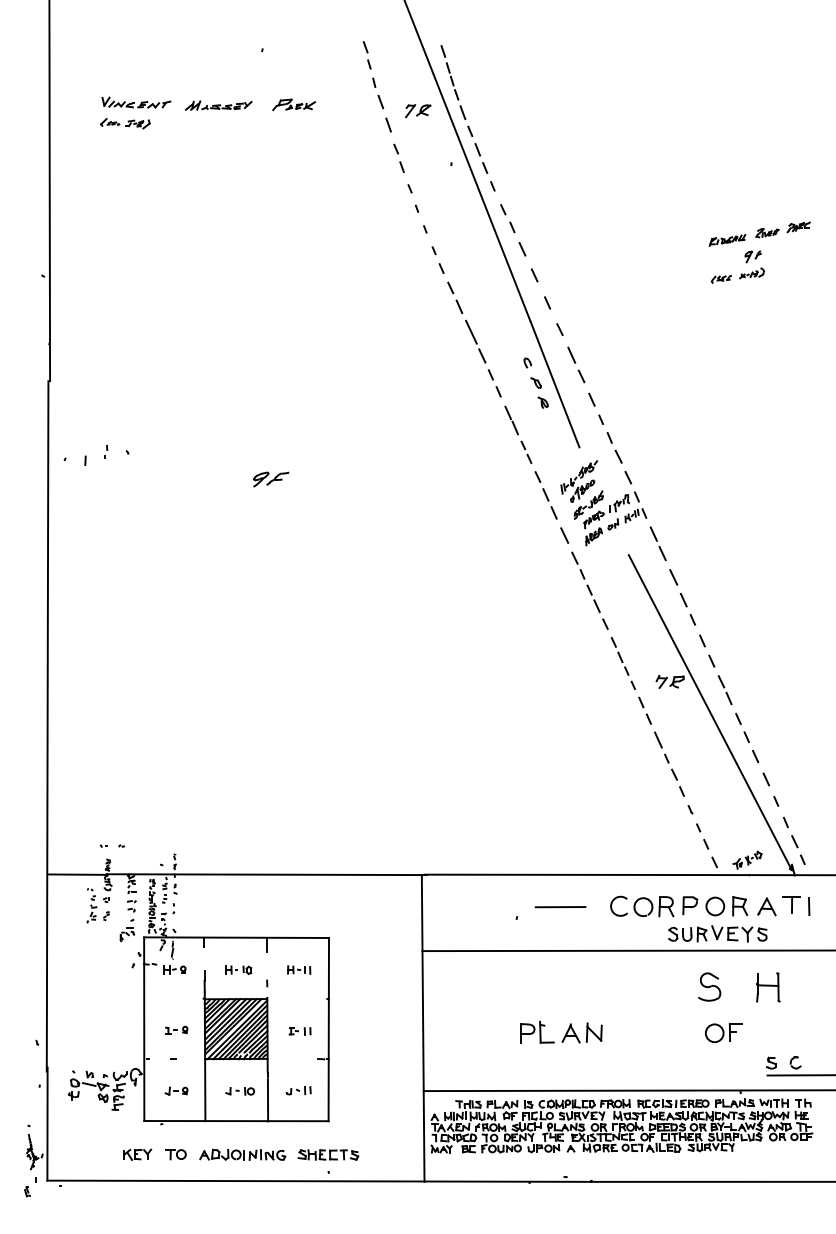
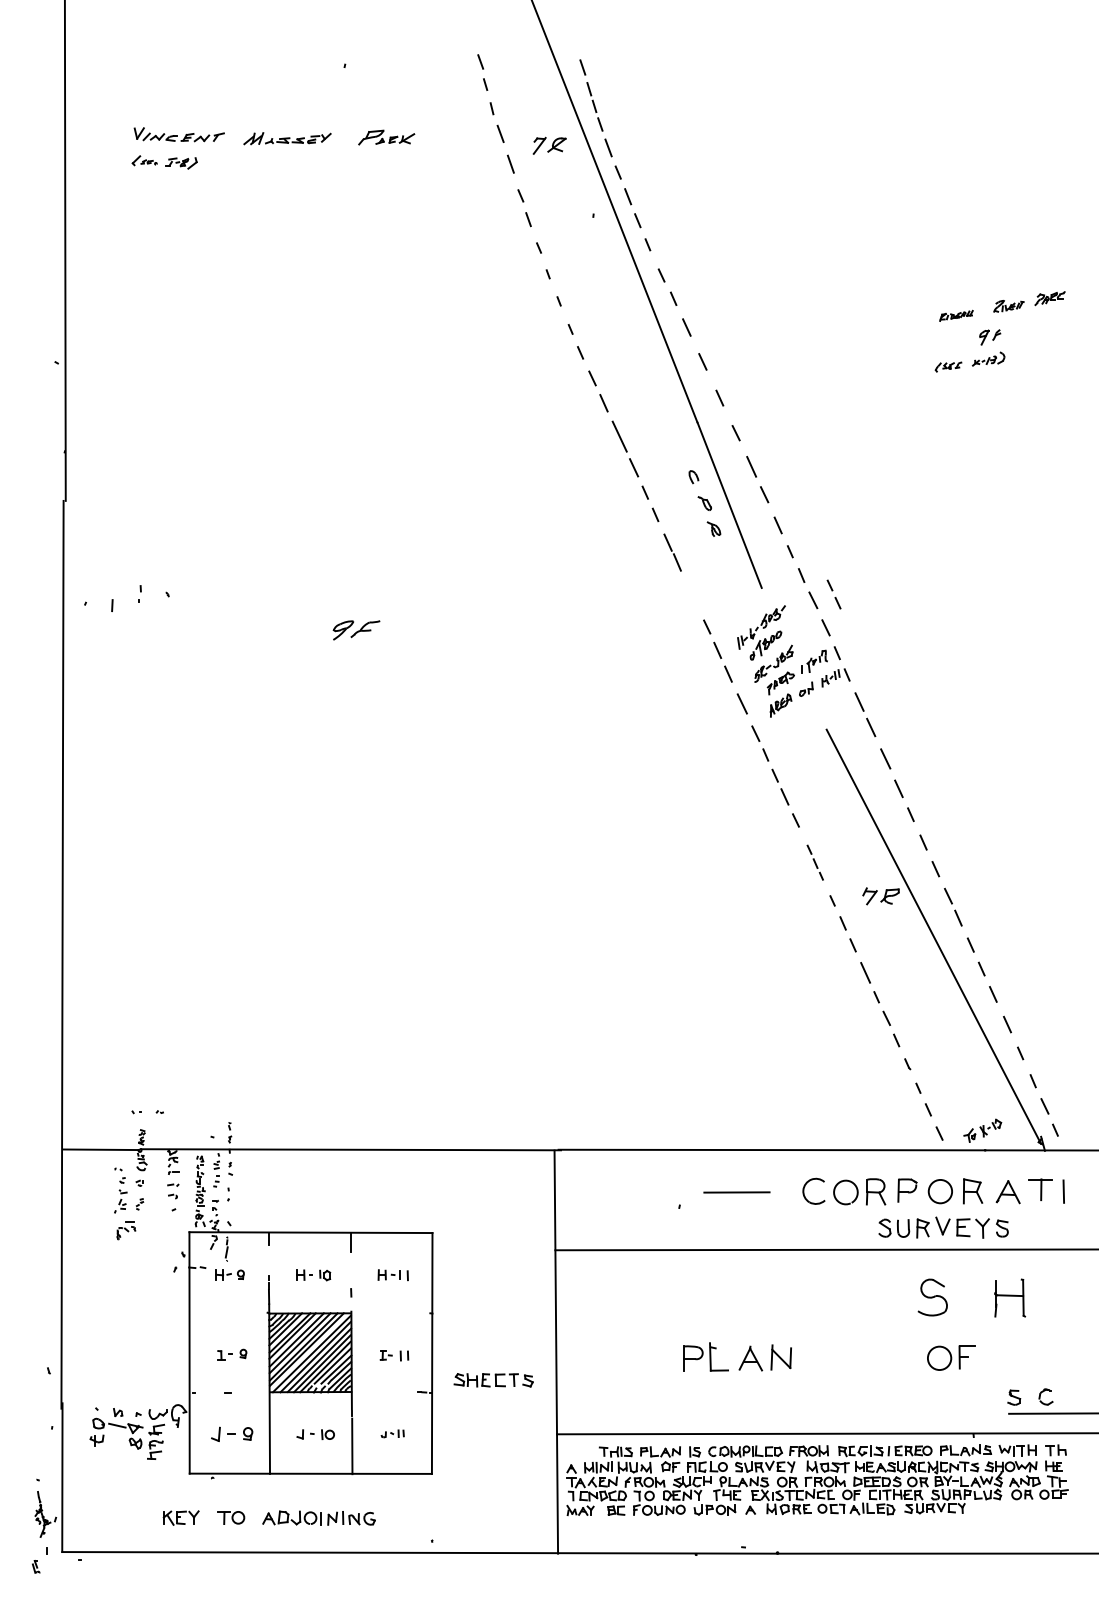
part: (727, 240) -> (956, 315), size x0.7
part: (526, 452) -> (833, 594), moved
part: (620, 656) -> (815, 862), size x0.7
part: (127, 934) -> (126, 1230), moved
part: (298, 1090) -> (392, 1433), size x0.7
part: (176, 1091) -> (231, 1434), size x1.4
part: (328, 1155) -> (493, 1380), moved

